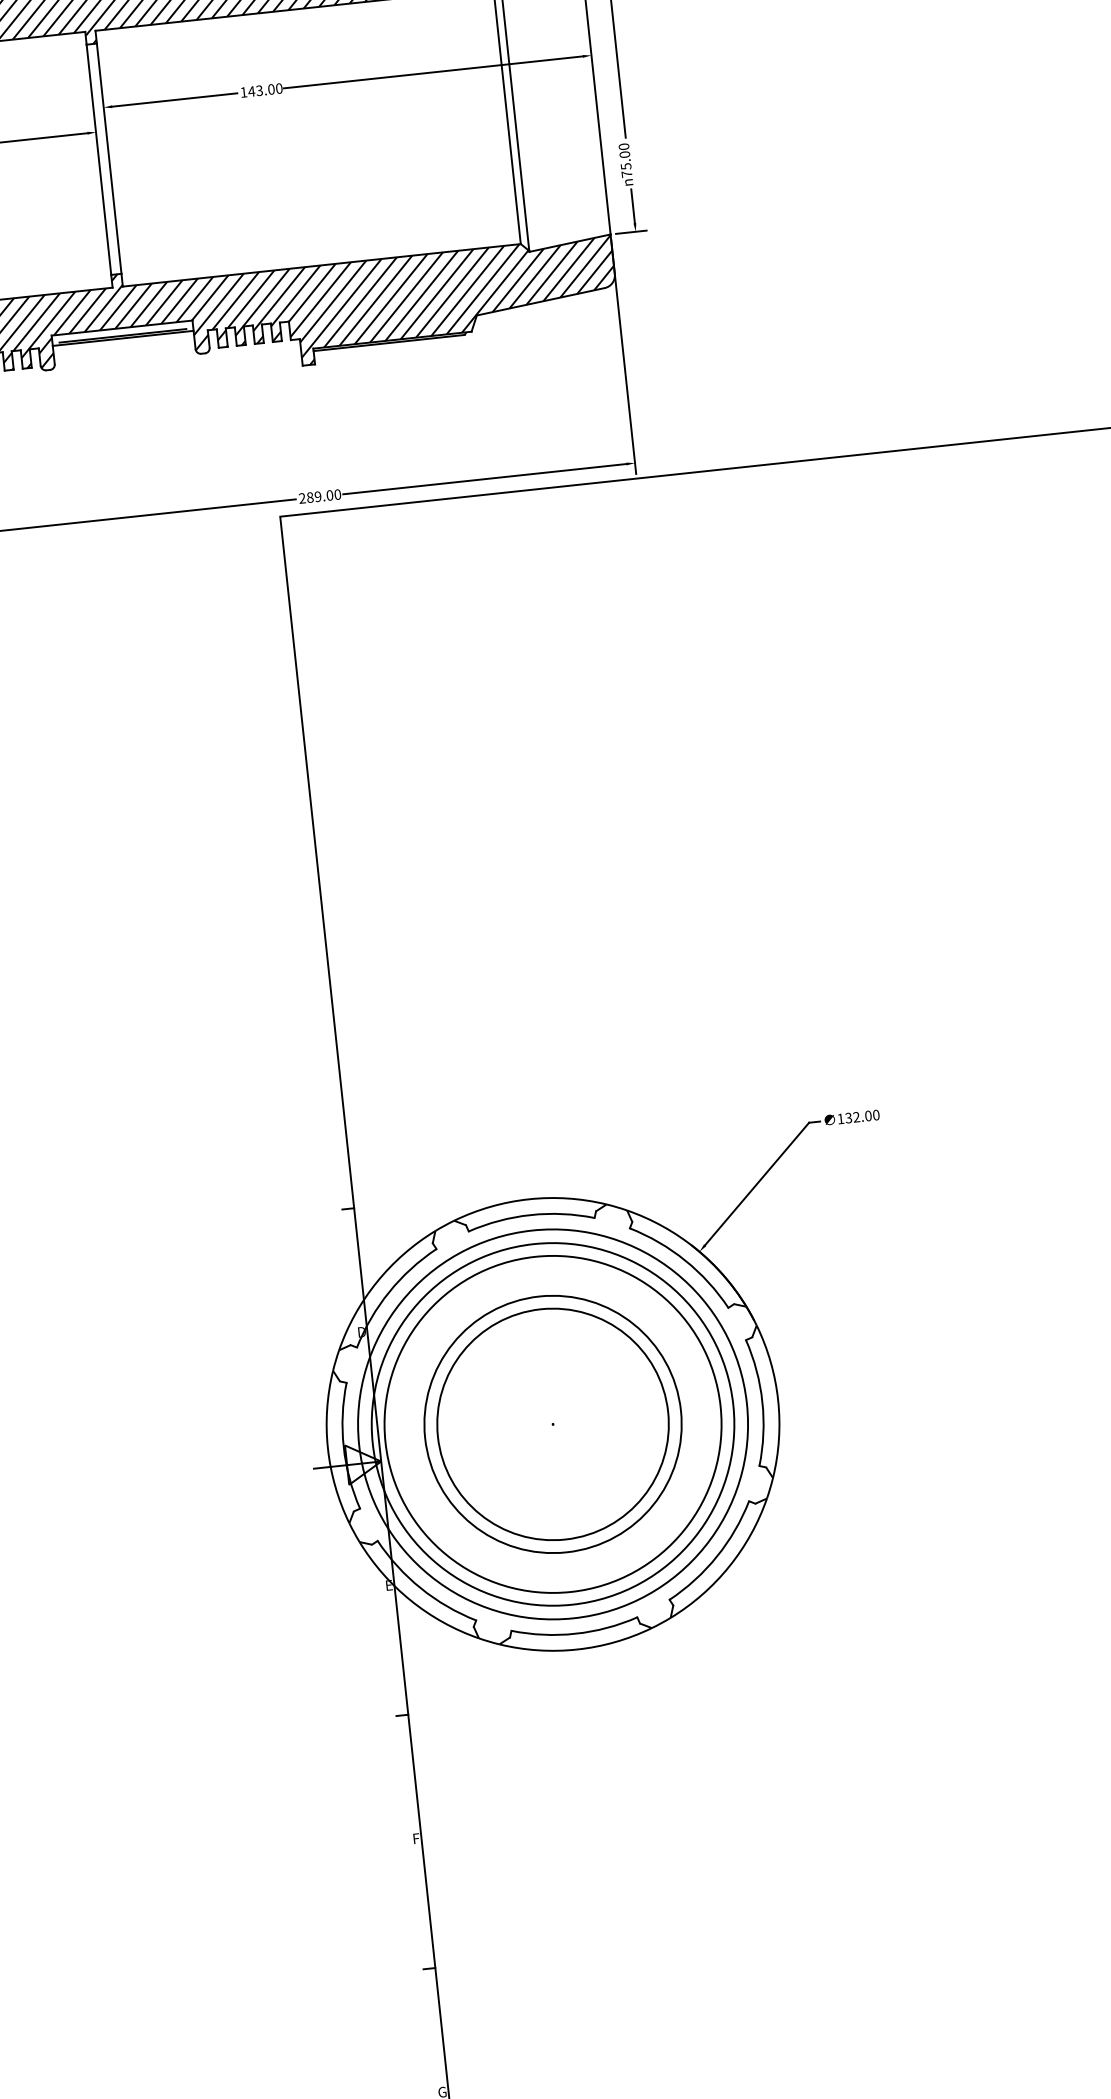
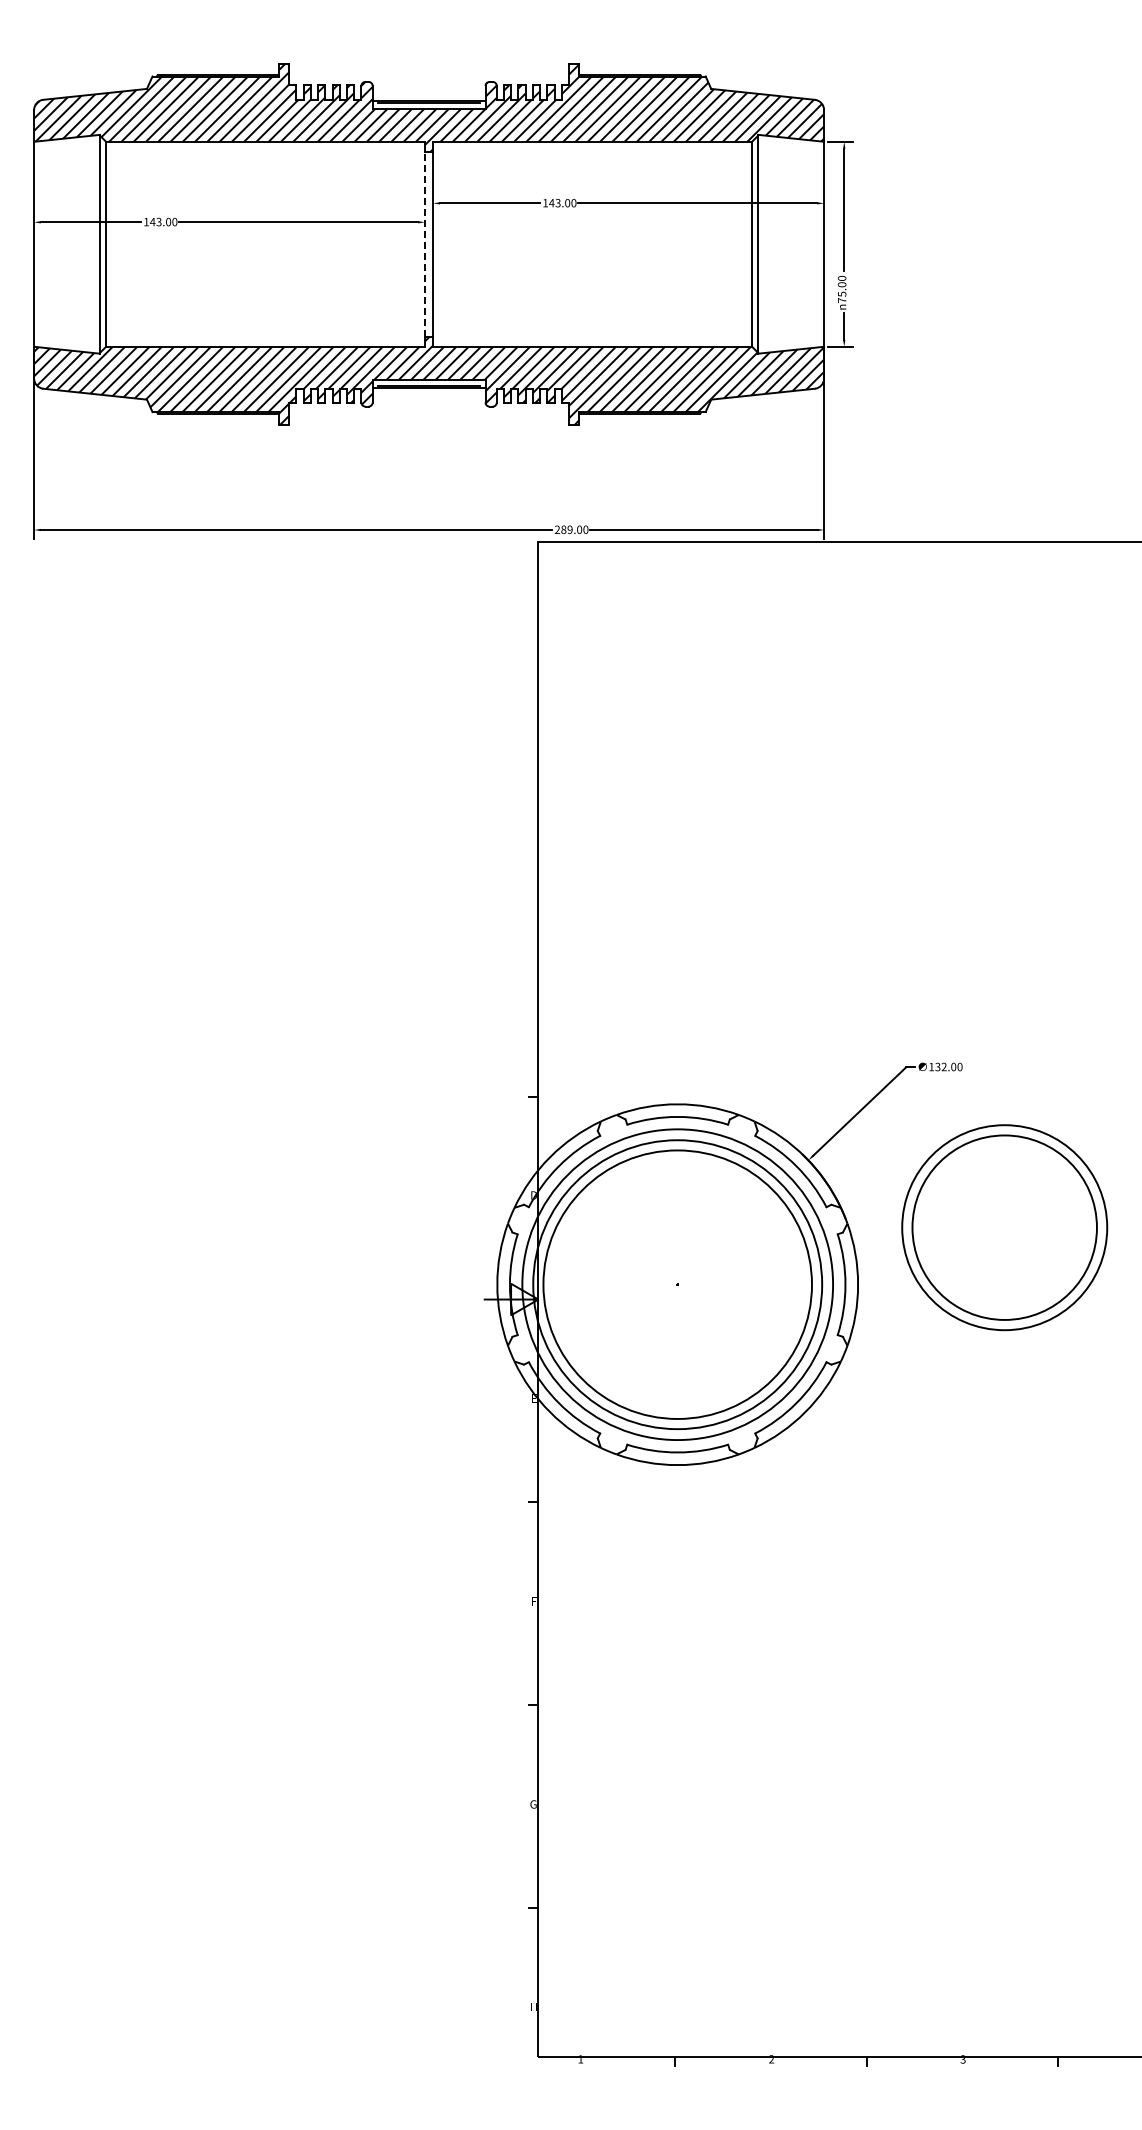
line: (99, 158) -> (425, 243), solid -> dashed
part: (552, 1424) -> (1004, 1227), moved

